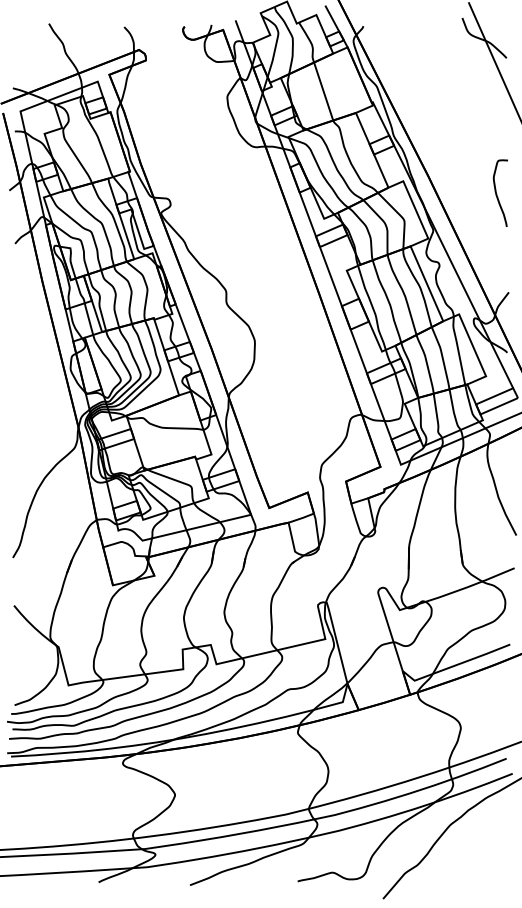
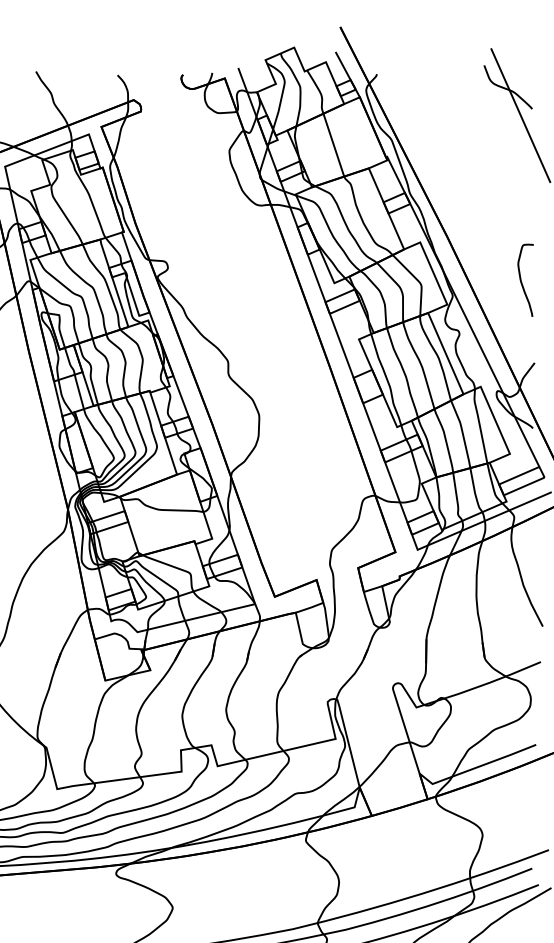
curve: (497, 194) -> (522, 281), moved

